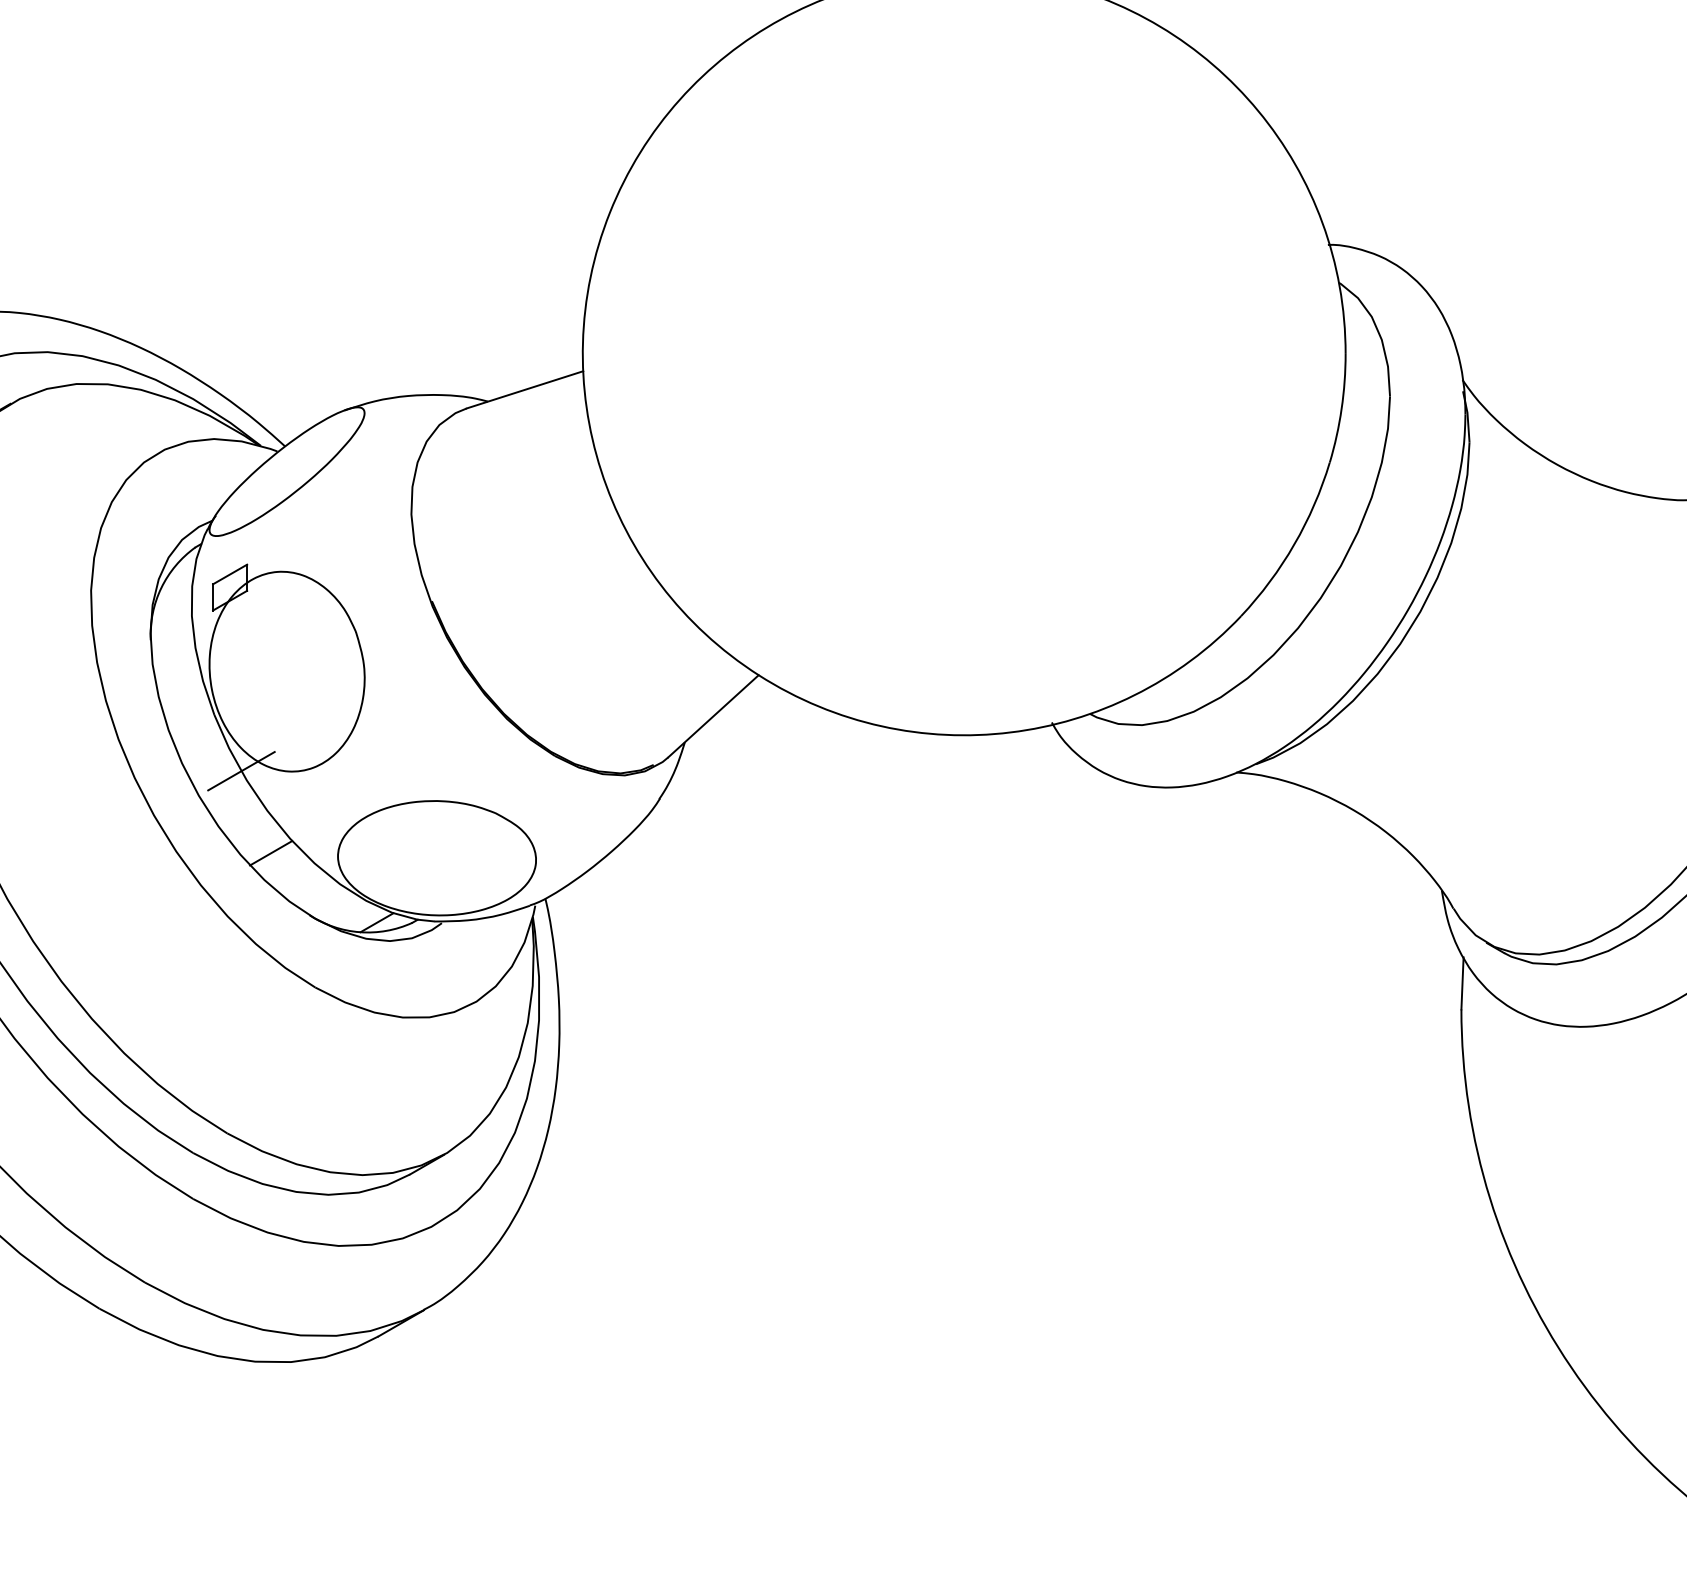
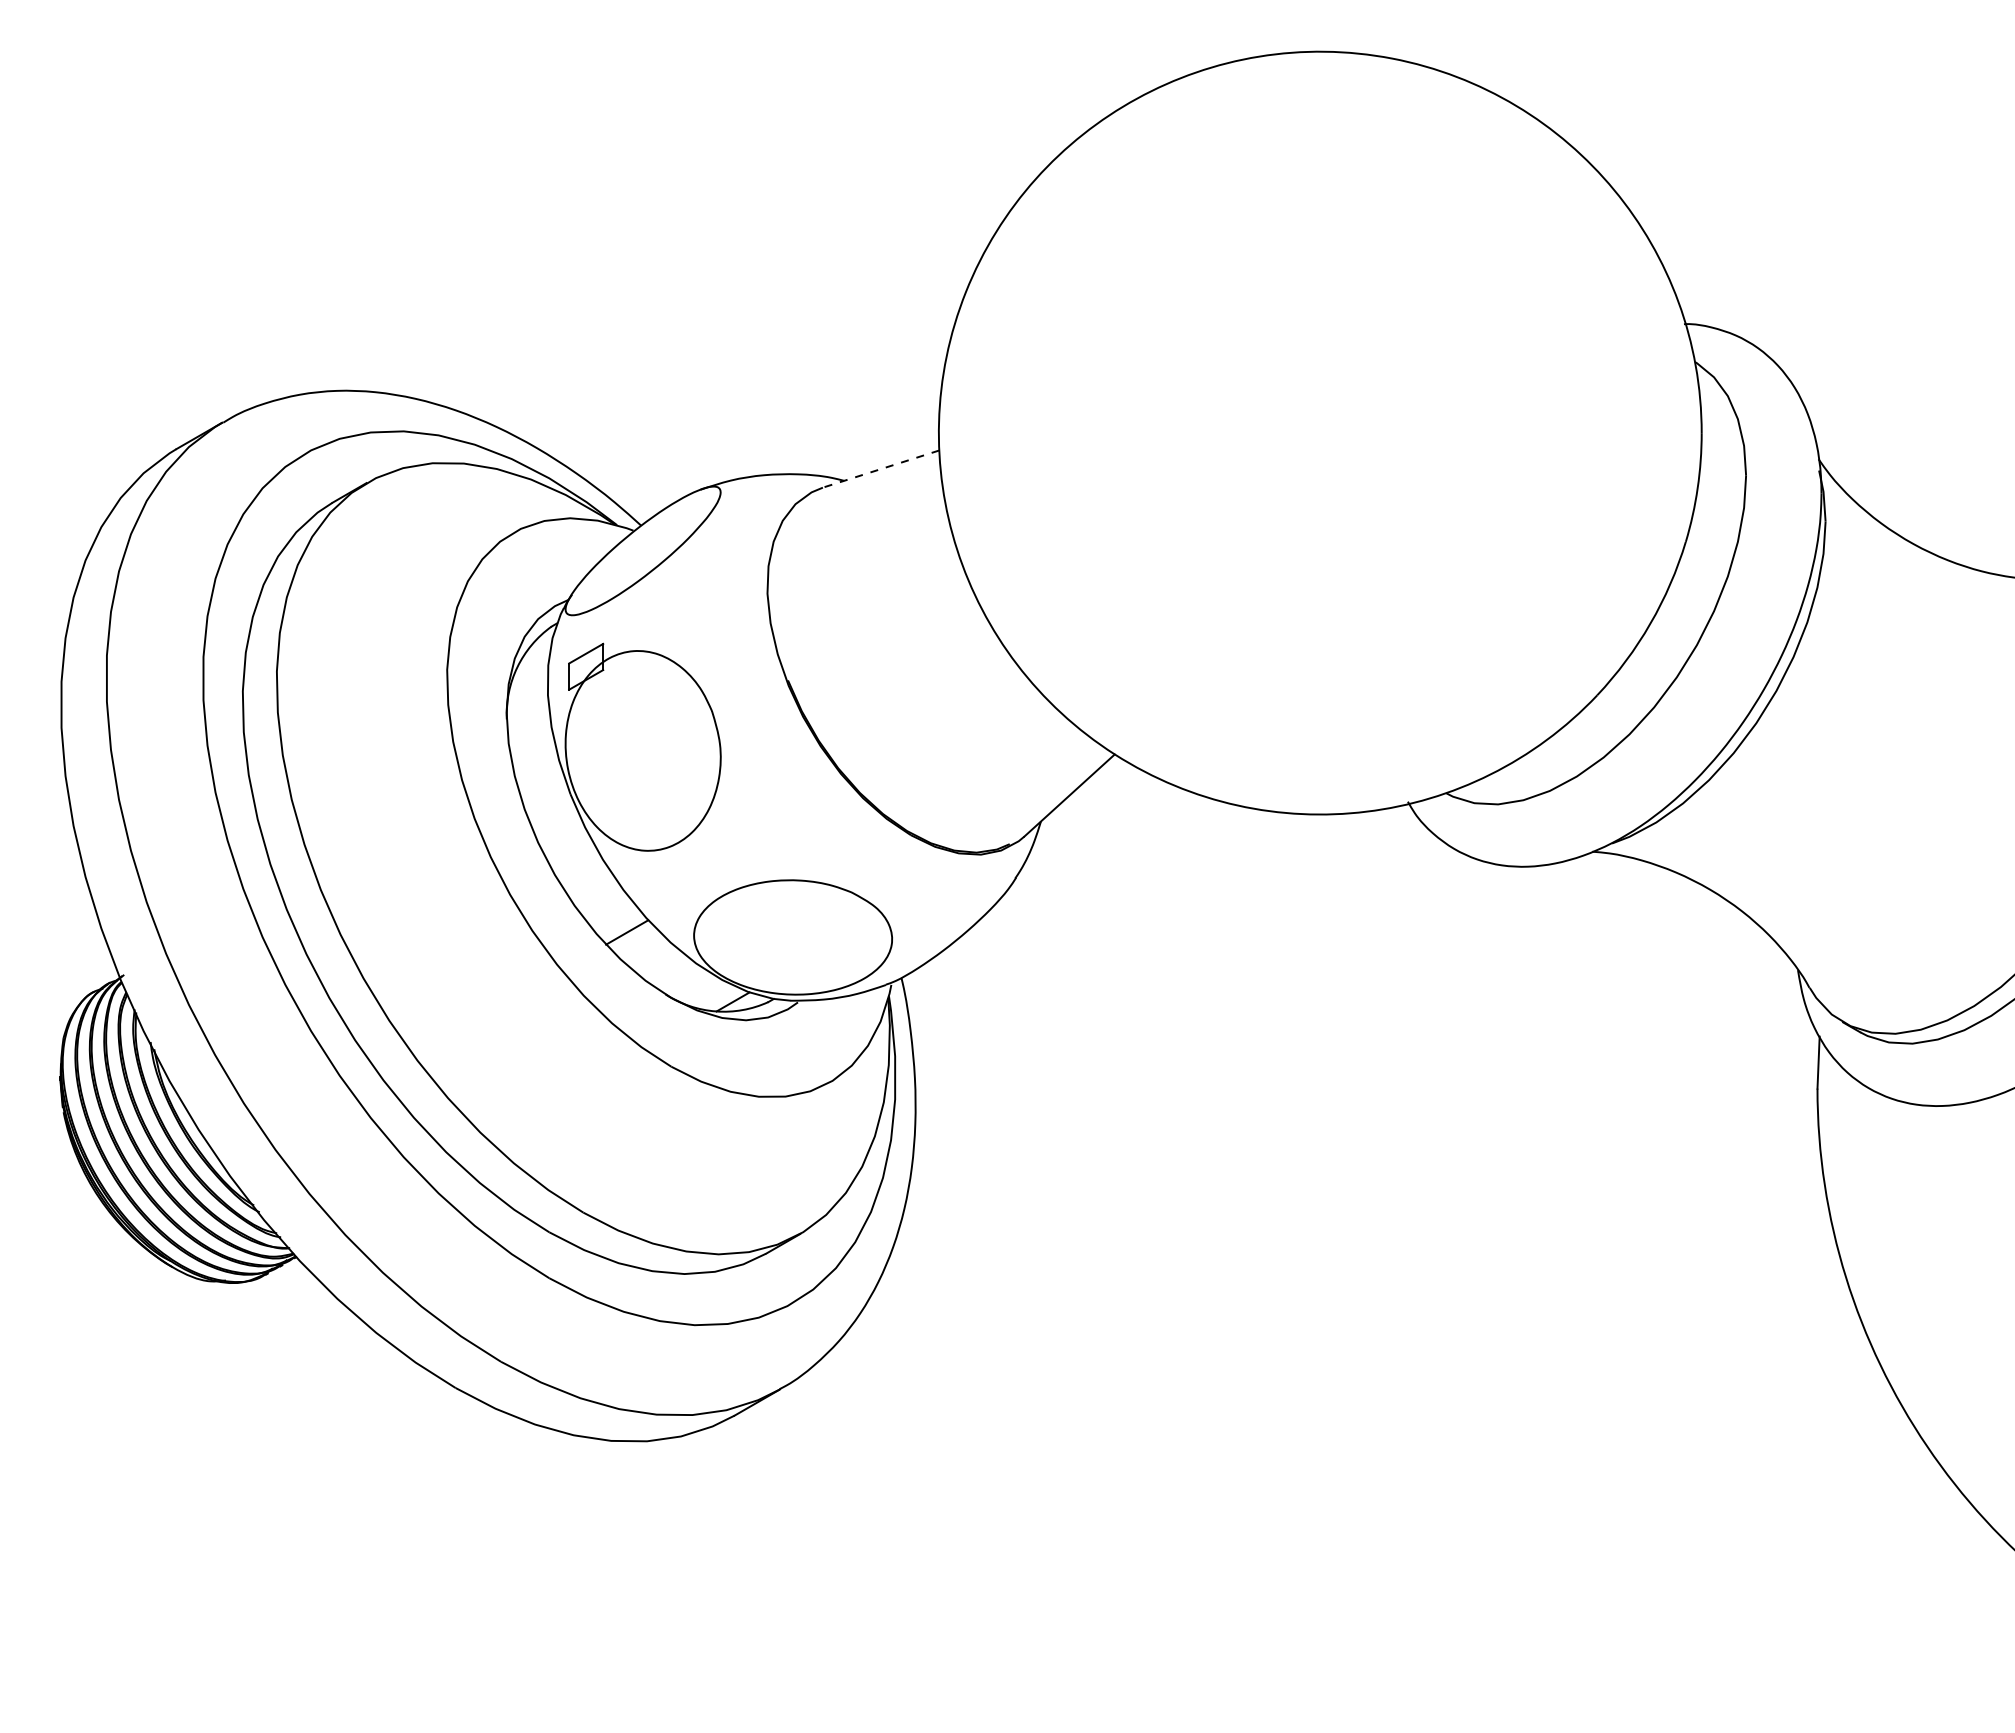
line: (524, 390) -> (880, 469), solid -> dashed
line: (241, 771) -> (597, 850), removed

